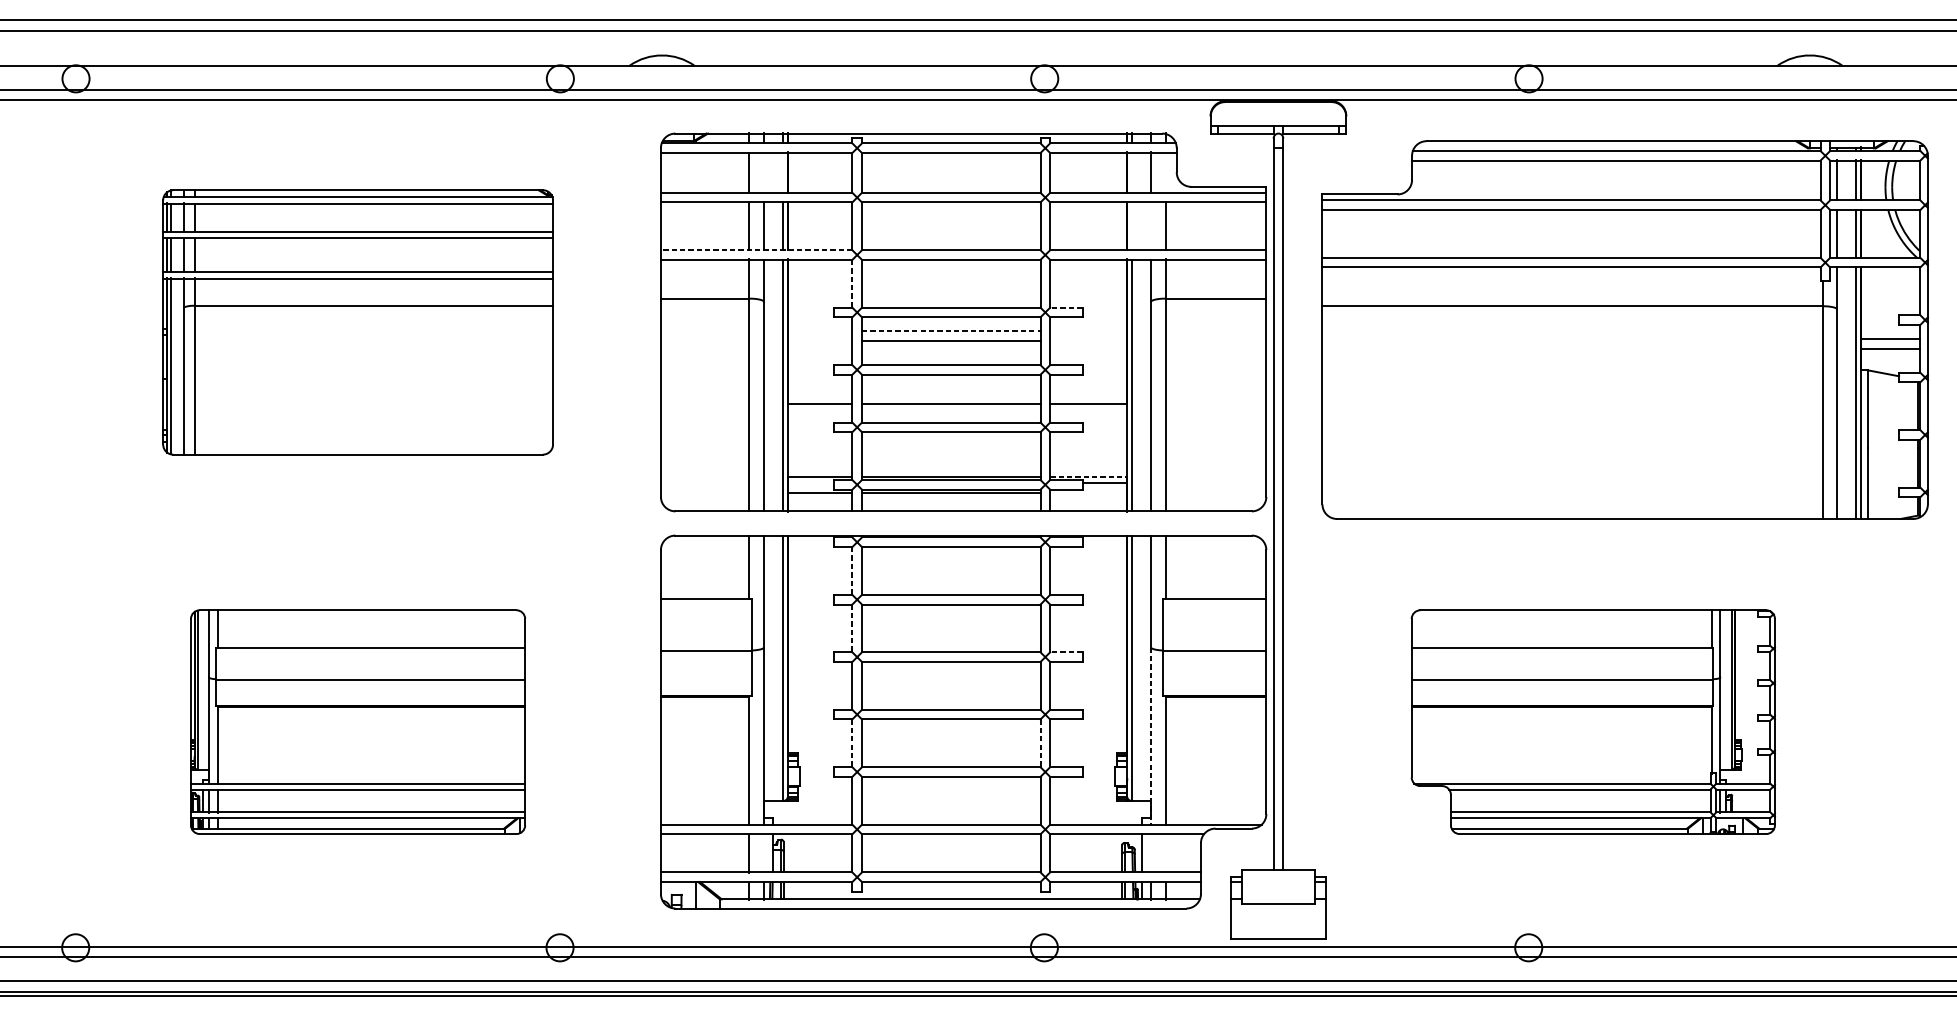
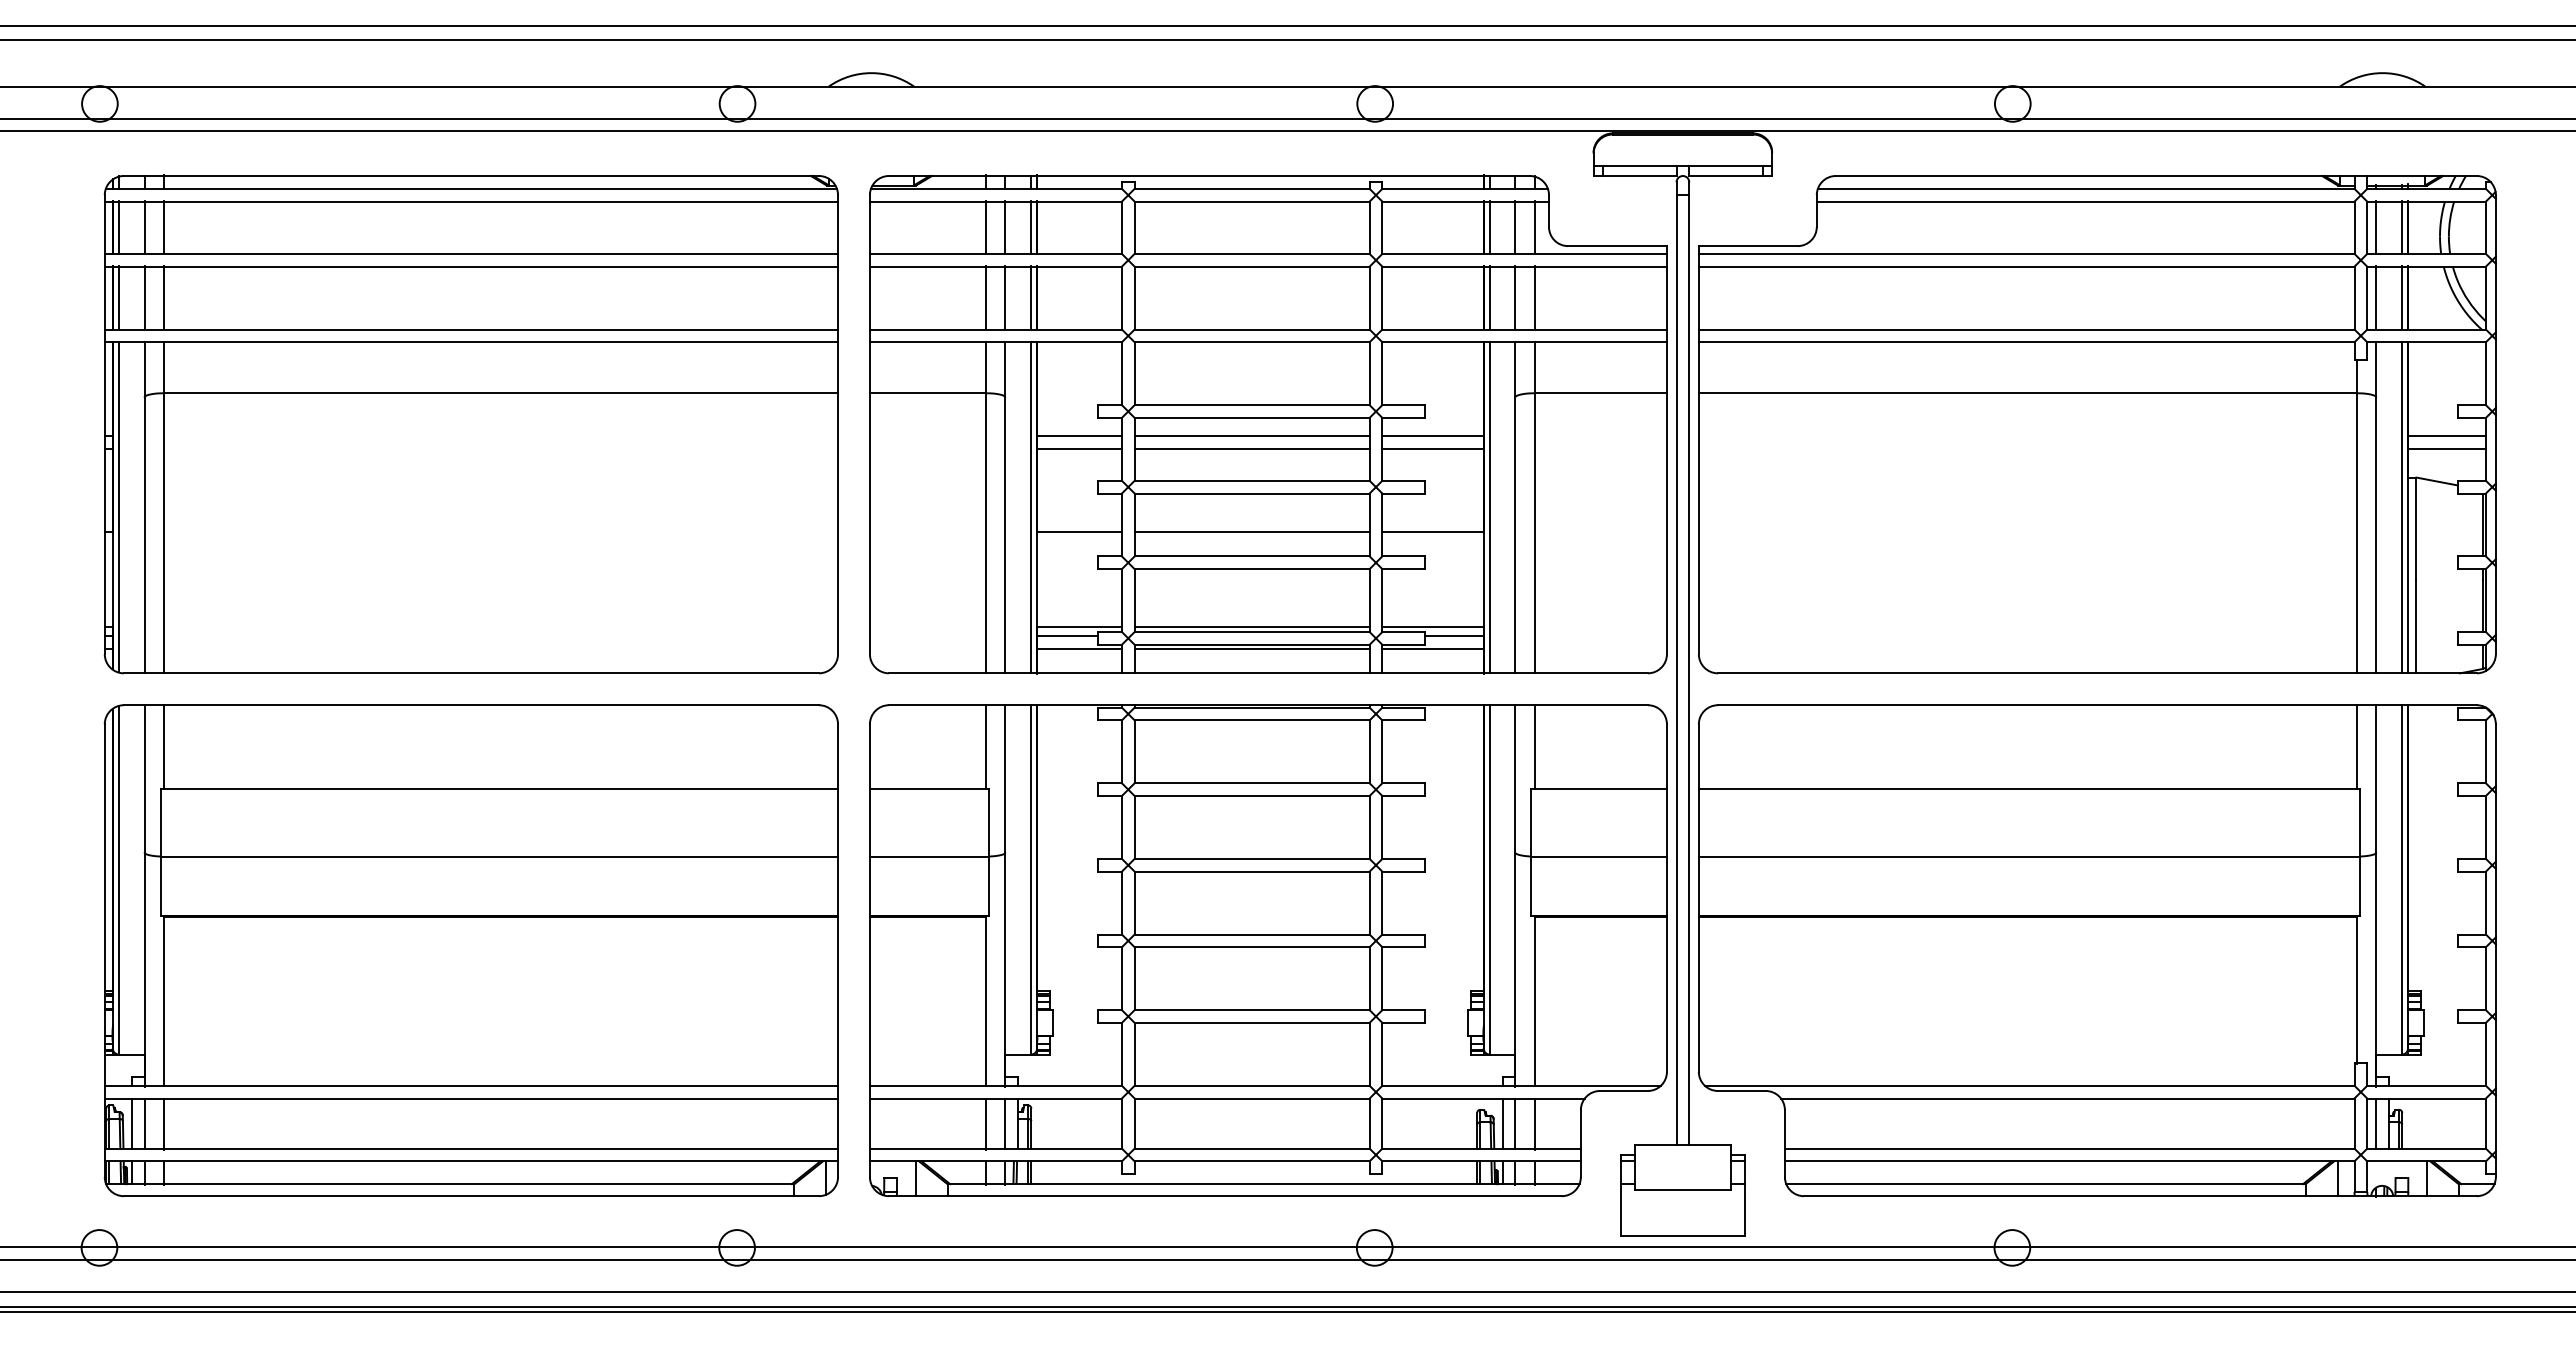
line: (763, 171) -> (1005, 226), added
line: (782, 172) -> (1030, 227), added
line: (1131, 172) -> (1489, 227), added
line: (1165, 172) -> (1534, 227), added
line: (1131, 225) -> (1489, 297), added
line: (1151, 225) -> (1515, 297), added
line: (756, 250) -> (995, 329), dashed -> solid
line: (852, 284) -> (1121, 374), dashed -> solid
line: (1066, 307) -> (1403, 405), dashed -> solid
part: (357, 322) -> (470, 424), size x1.43
part: (1625, 329) -> (2097, 424), moved
line: (820, 331) -> (1079, 436), added
line: (951, 331) -> (1252, 436), dashed -> solid
line: (1088, 331) -> (1432, 436), added
line: (820, 341) -> (1079, 449), added
line: (1088, 341) -> (1432, 449), added
line: (1089, 476) -> (1433, 627), dashed -> solid
line: (811, 483) -> (1067, 636), added
line: (1088, 492) -> (1432, 648), added
line: (852, 571) -> (1121, 752), dashed -> solid
line: (852, 628) -> (1121, 827), dashed -> solid
line: (1066, 652) -> (1403, 858), dashed -> solid
part: (357, 721) -> (470, 950), size x1.67
part: (1593, 721) -> (2097, 950), size x1.67
line: (1151, 737) -> (1515, 970), dashed -> solid
line: (852, 743) -> (1121, 979), dashed -> solid
line: (1040, 743) -> (1369, 979), dashed -> solid
line: (763, 853) -> (1005, 1123), added
line: (1151, 853) -> (1515, 1123), added
line: (1165, 853) -> (1534, 1123), added

